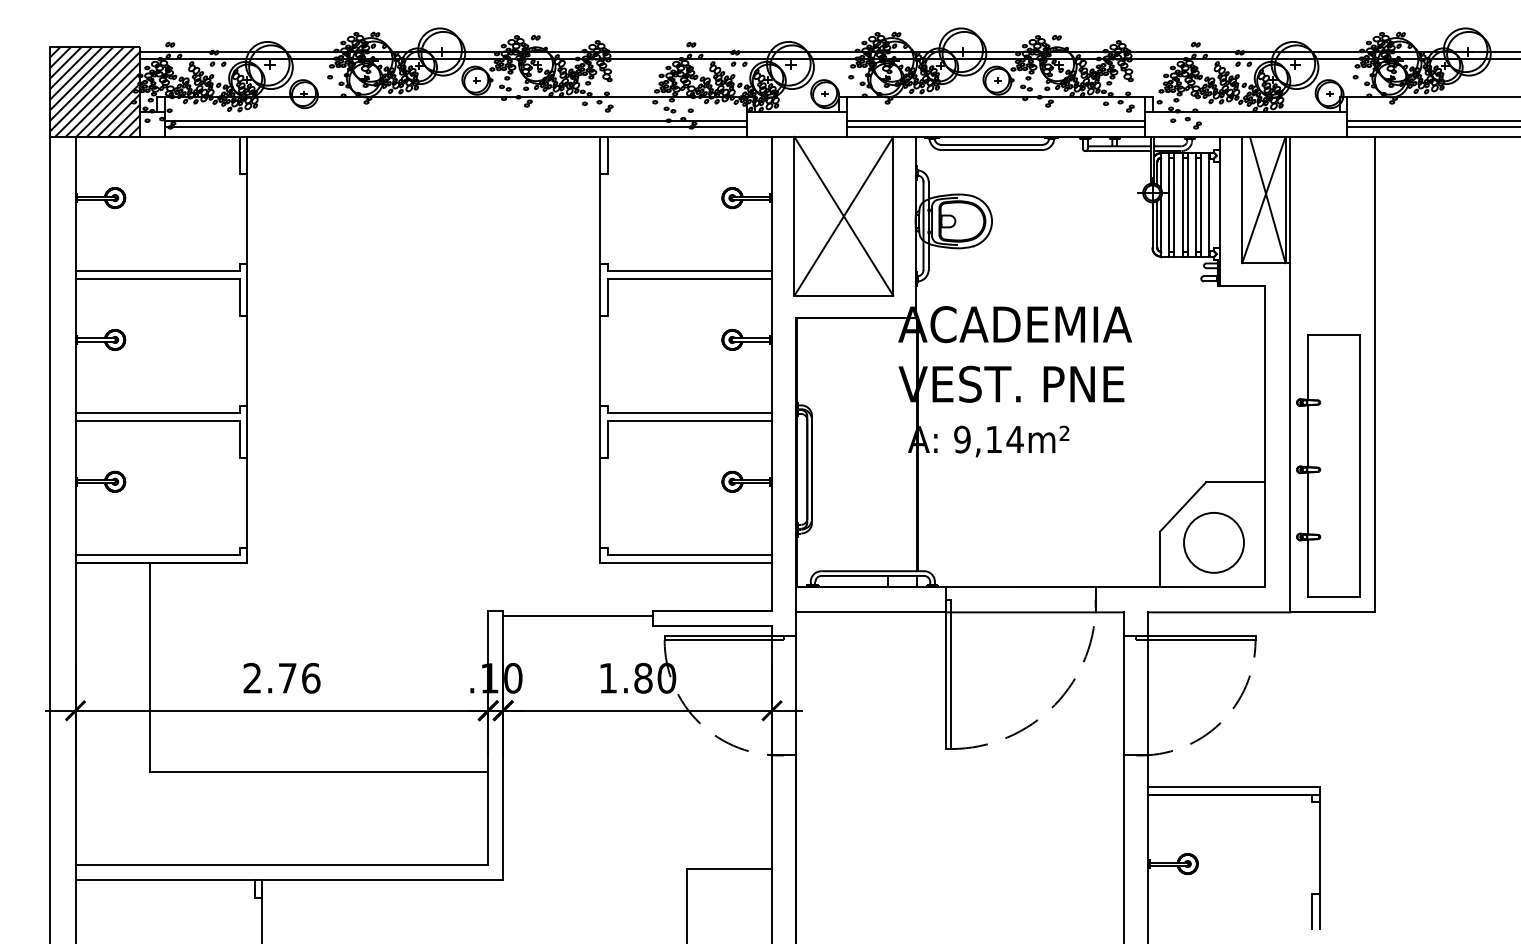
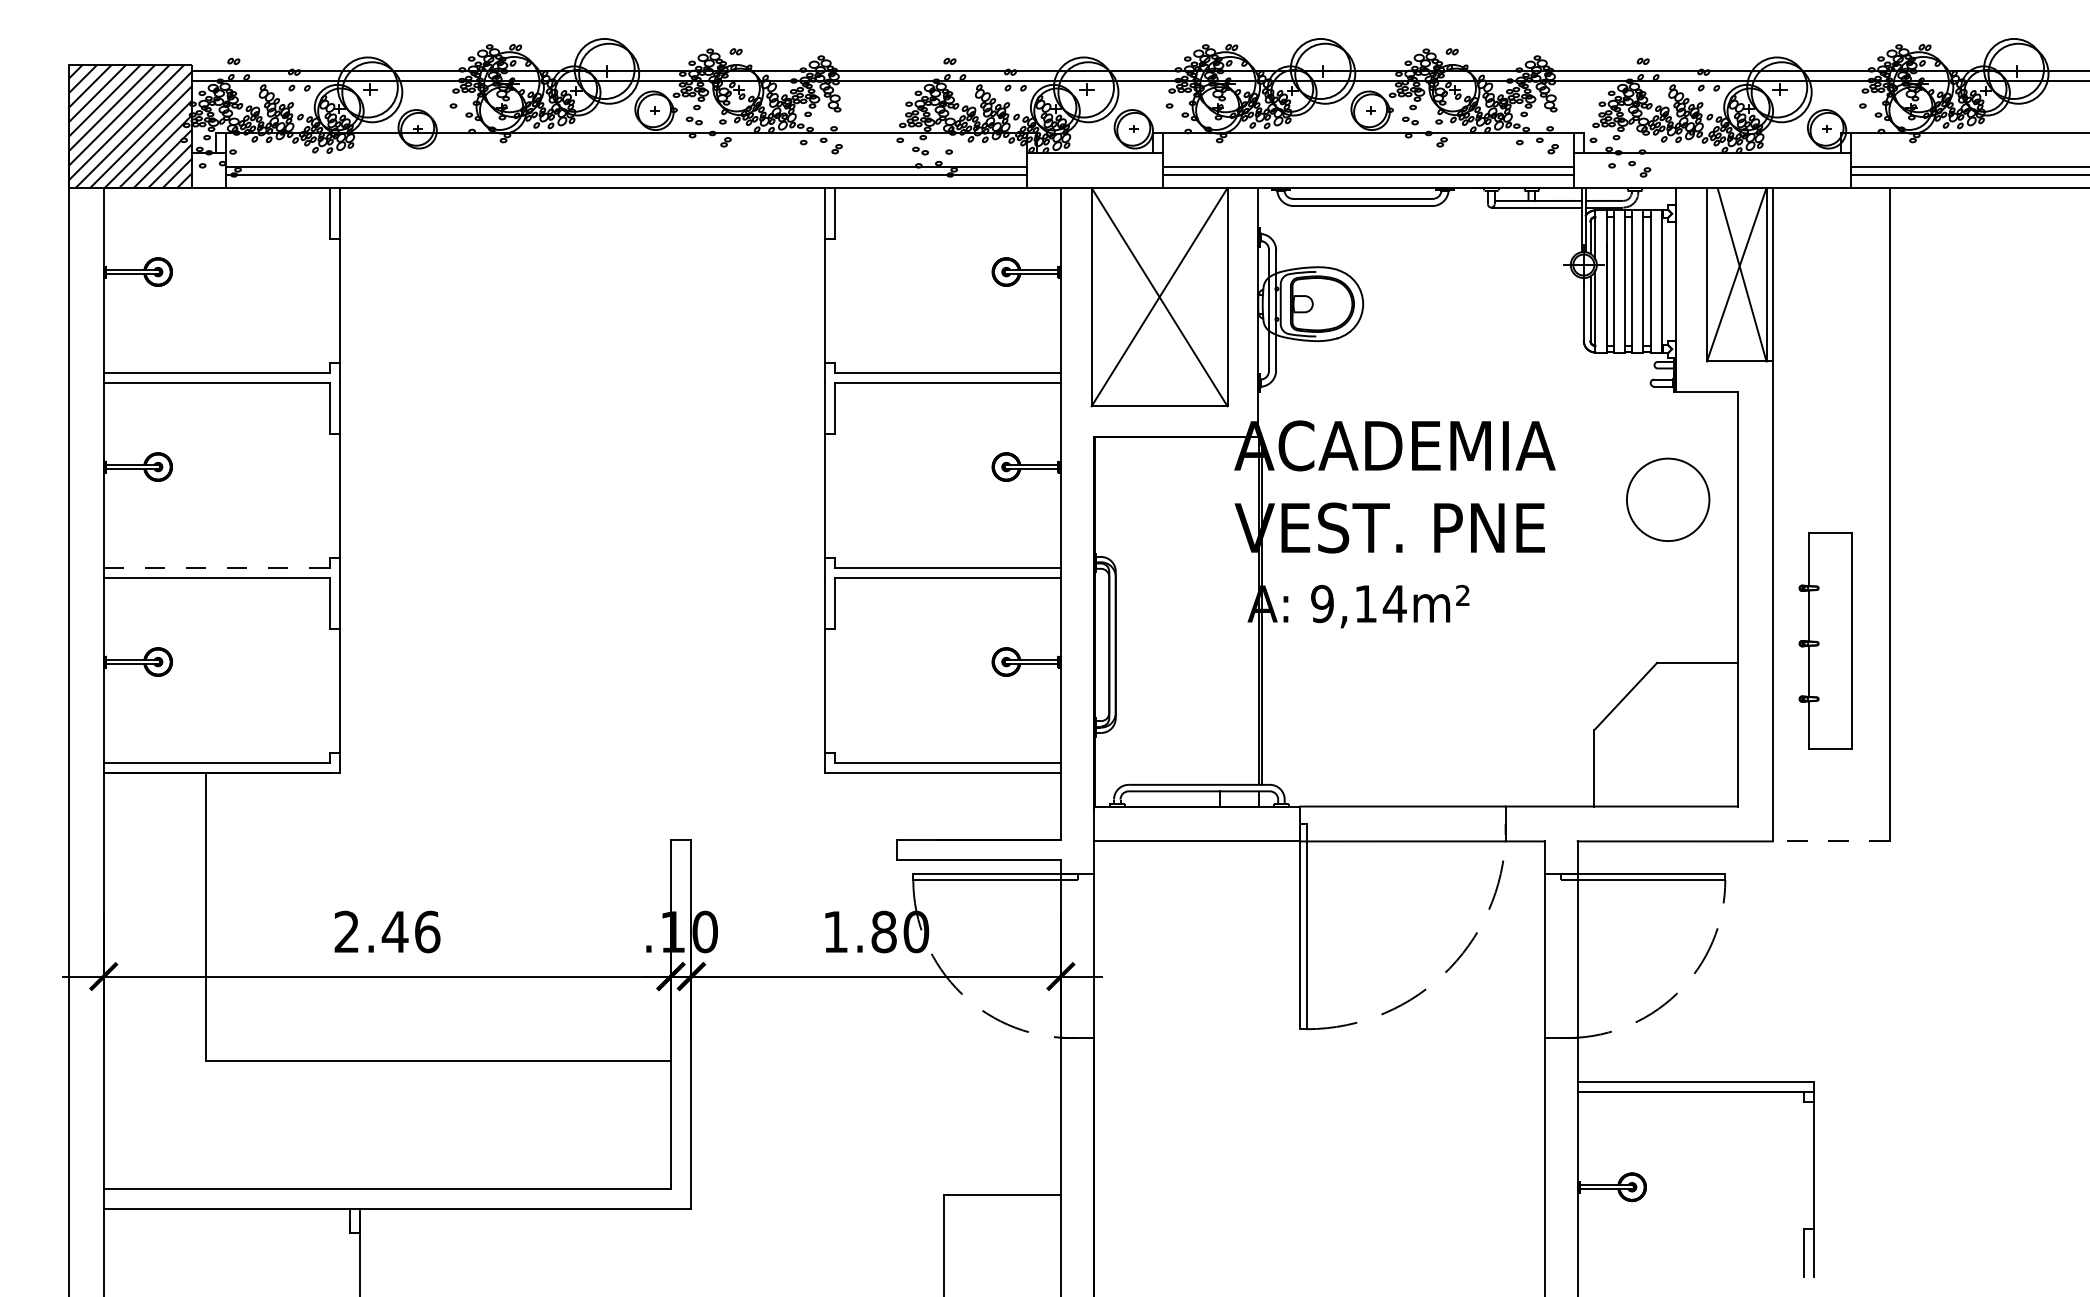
line: (157, 413) -> (216, 567), solid -> dashed
part: (1328, 466) -> (1825, 640), size x0.6
circle: (1214, 542) -> (1668, 499), moved
line: (1332, 612) -> (1830, 841), solid -> dashed
line: (577, 616) -> (793, 847), removed
text: (287, 677) -> (394, 931), 2.76 -> 2.46

